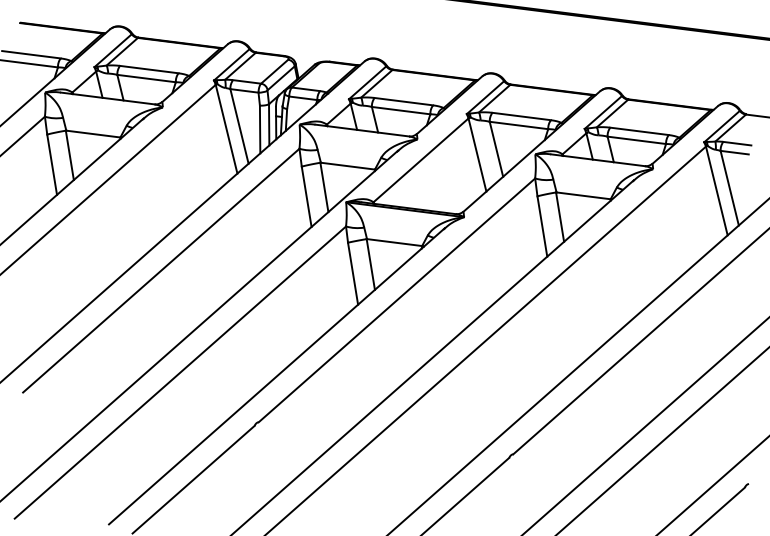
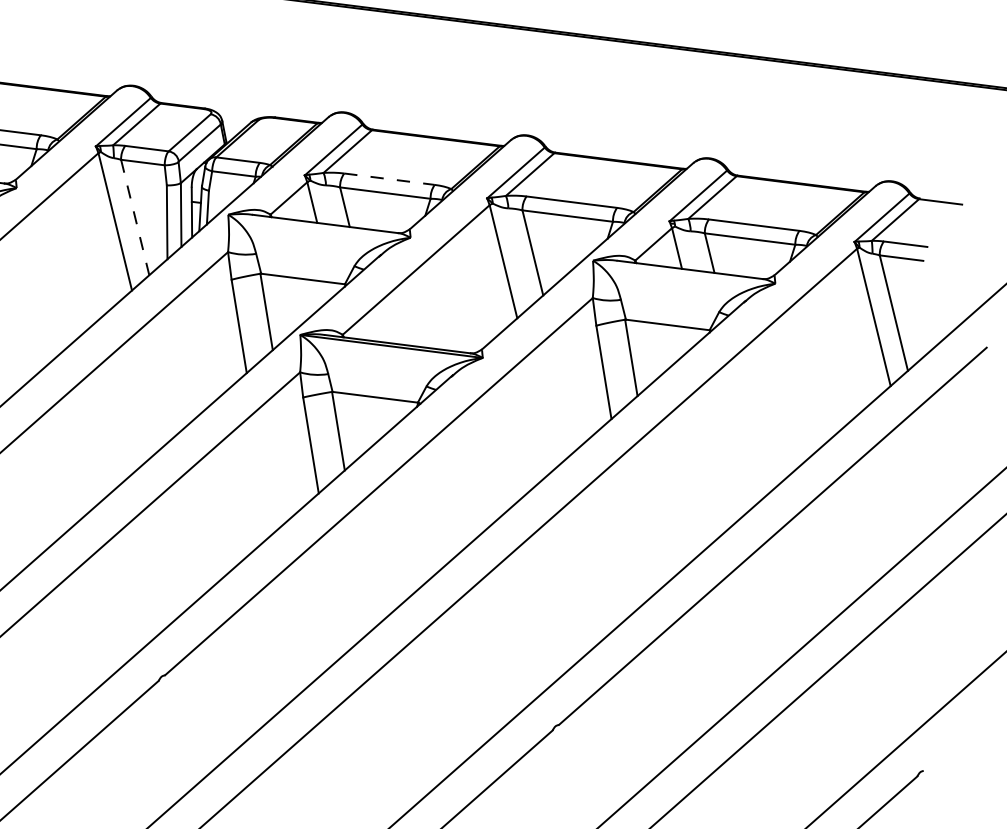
line: (404, 101) -> (390, 178), solid -> dashed
line: (239, 126) -> (135, 217), solid -> dashed

